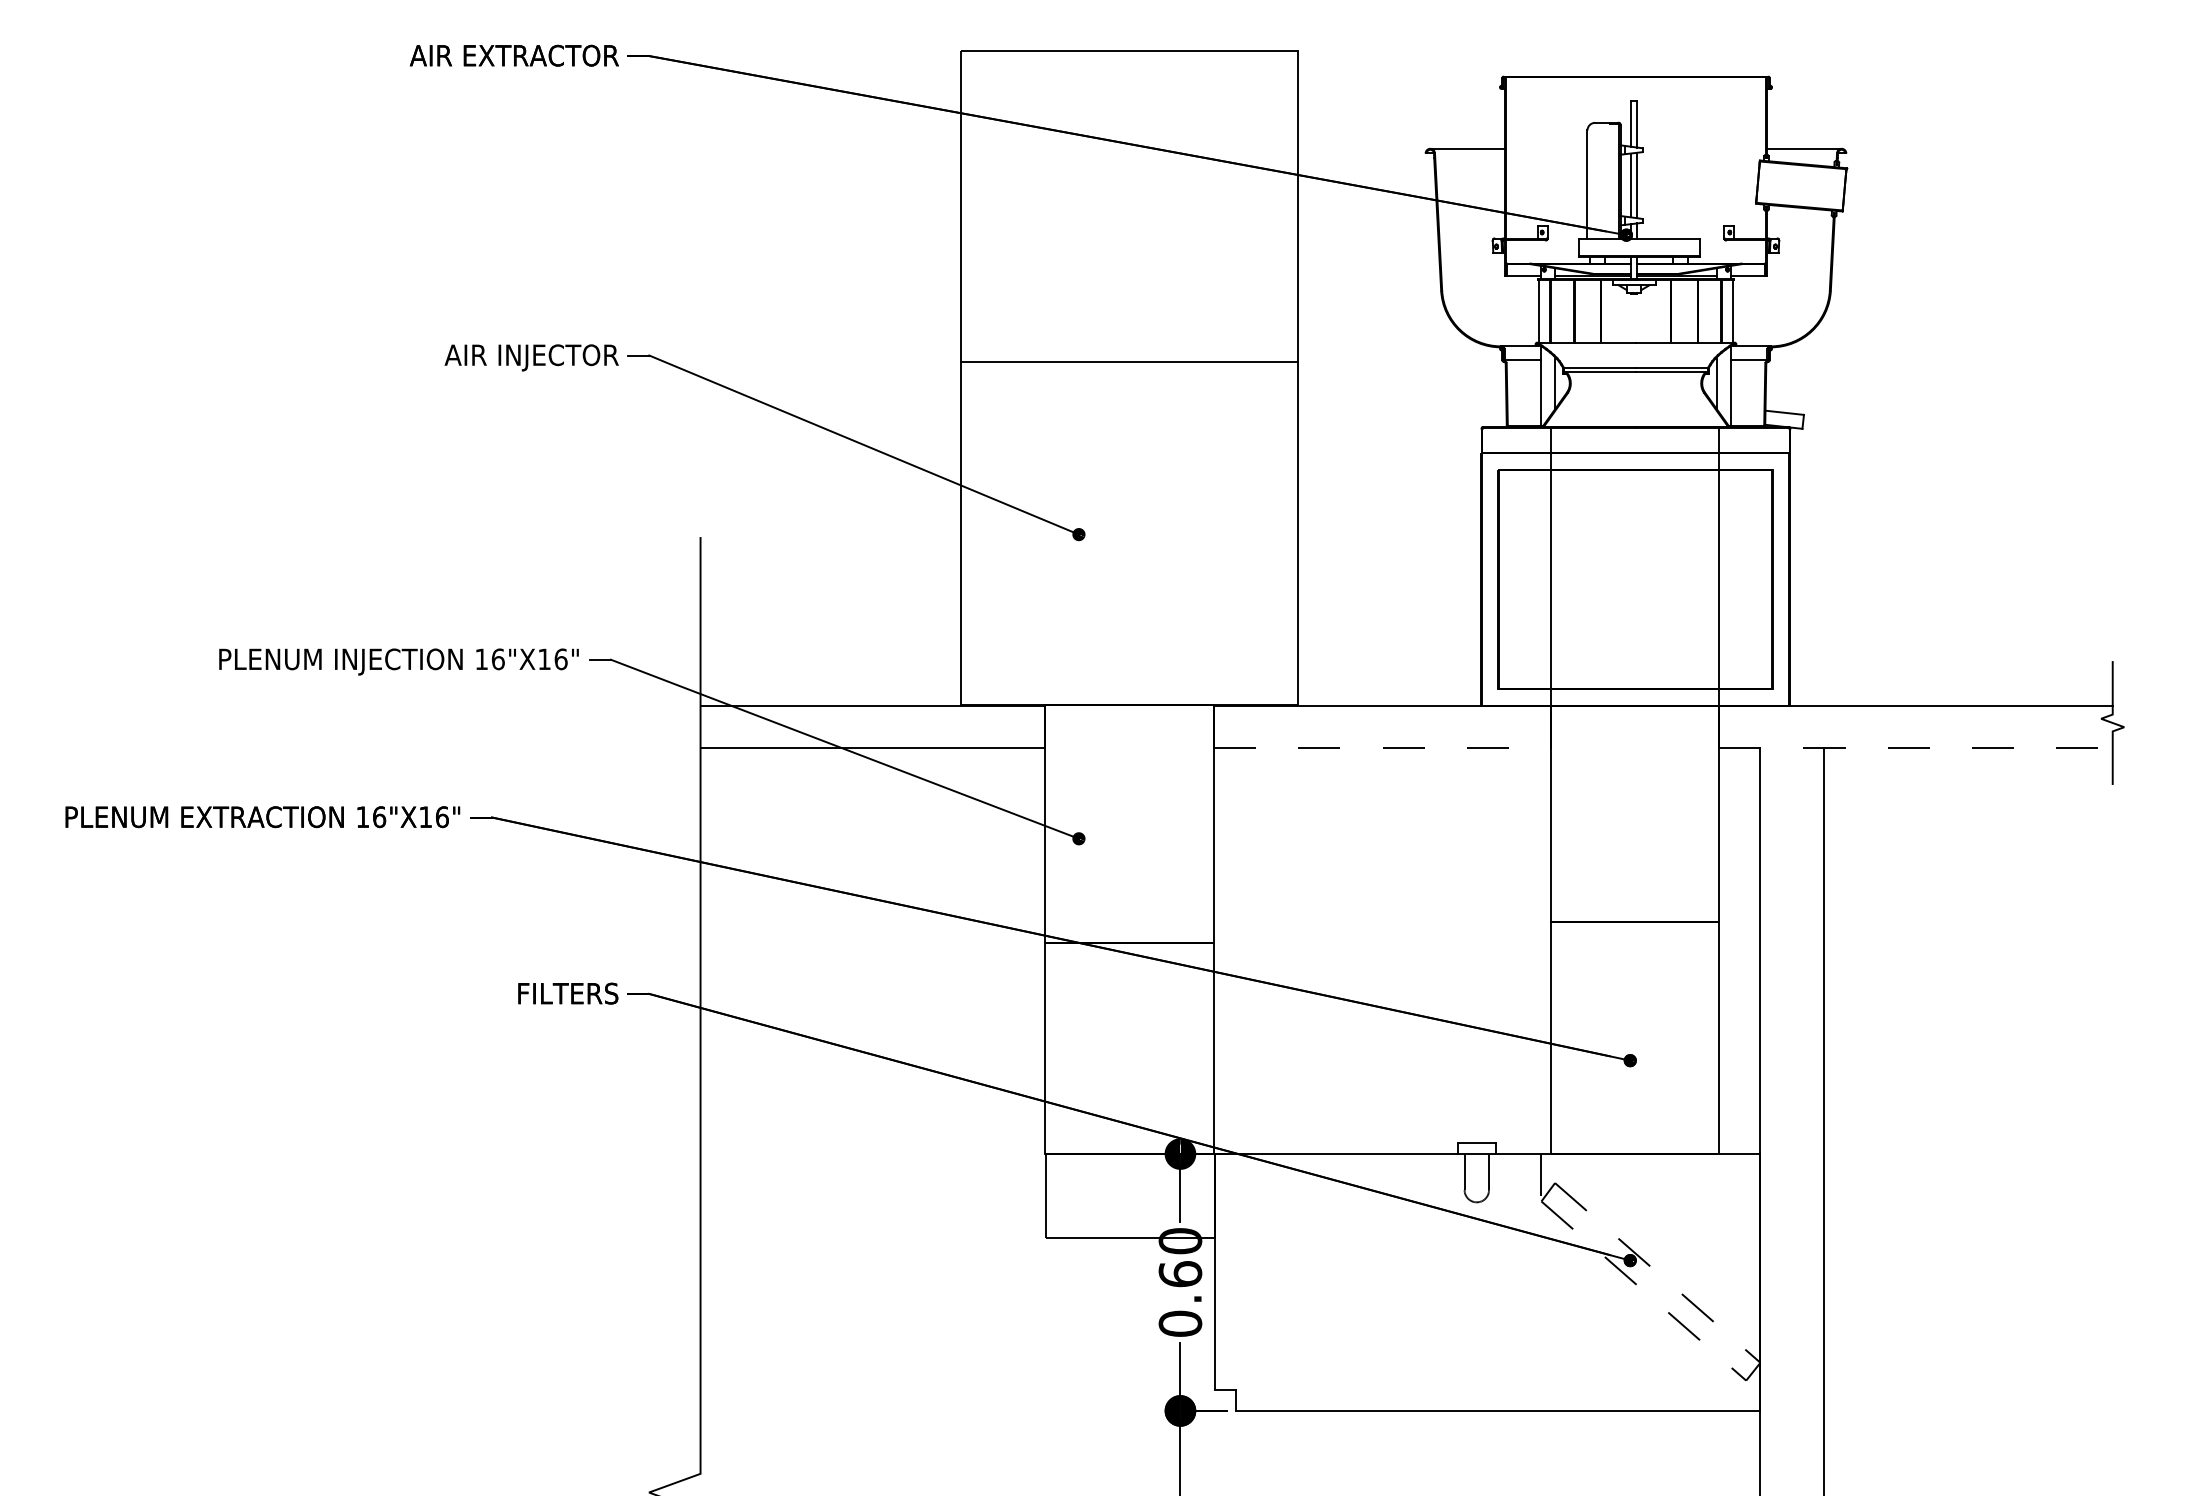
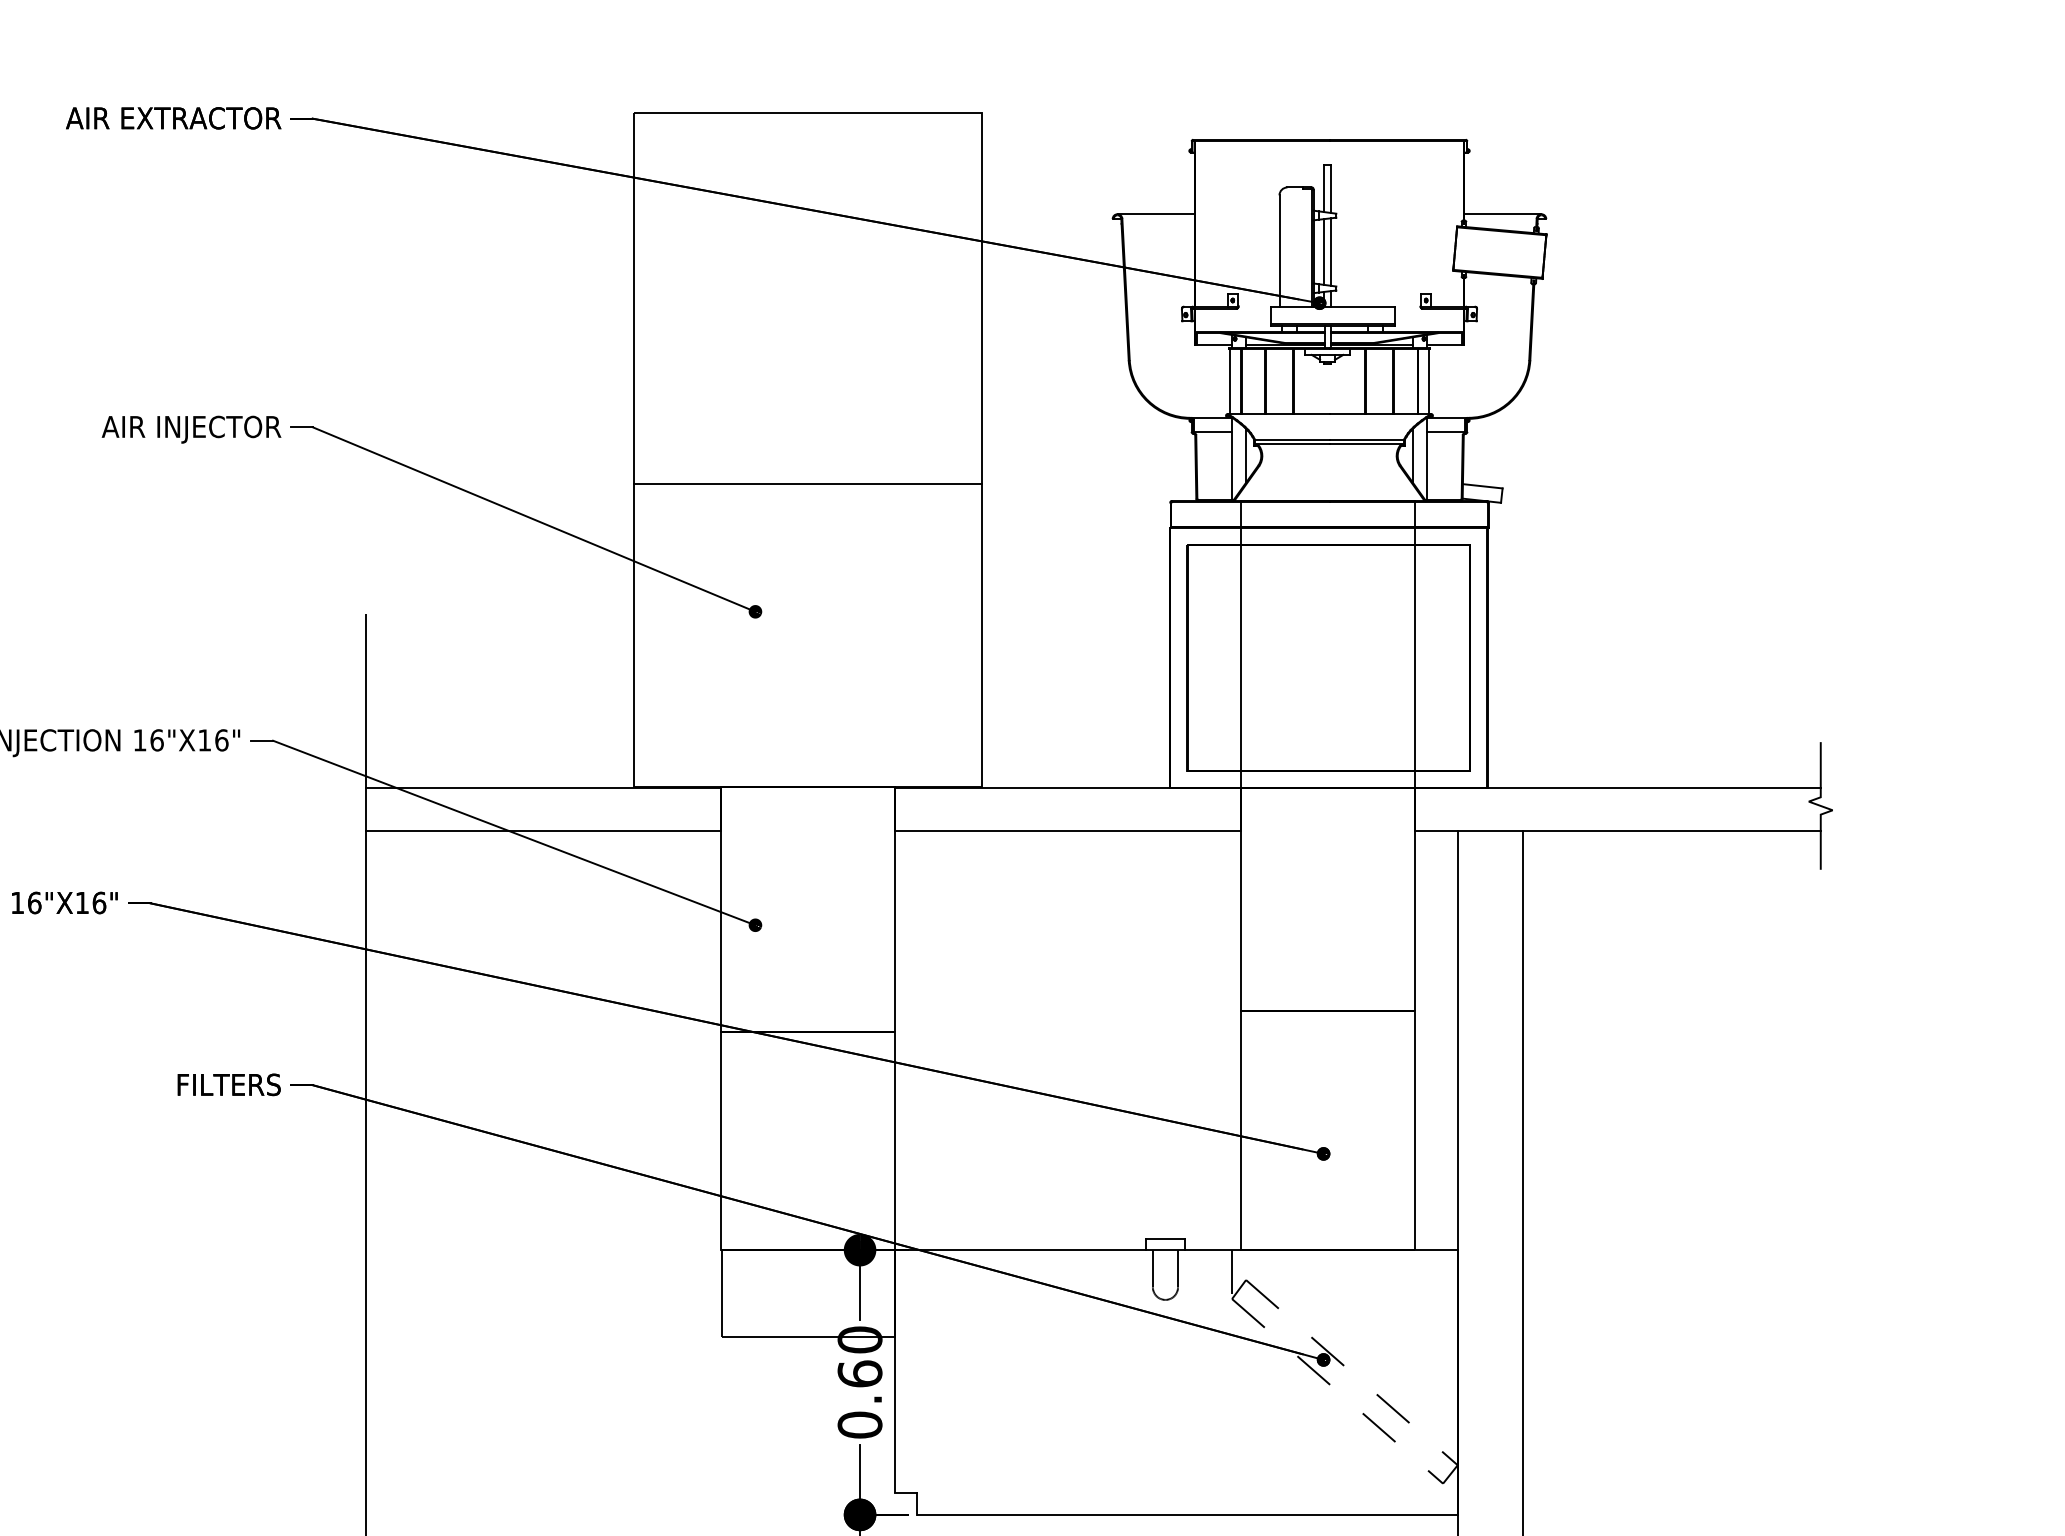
line: (1129, 362) -> (807, 483), moved
line: (1382, 747) -> (1068, 831), dashed -> solid
line: (1915, 747) -> (1617, 831), dashed -> solid

